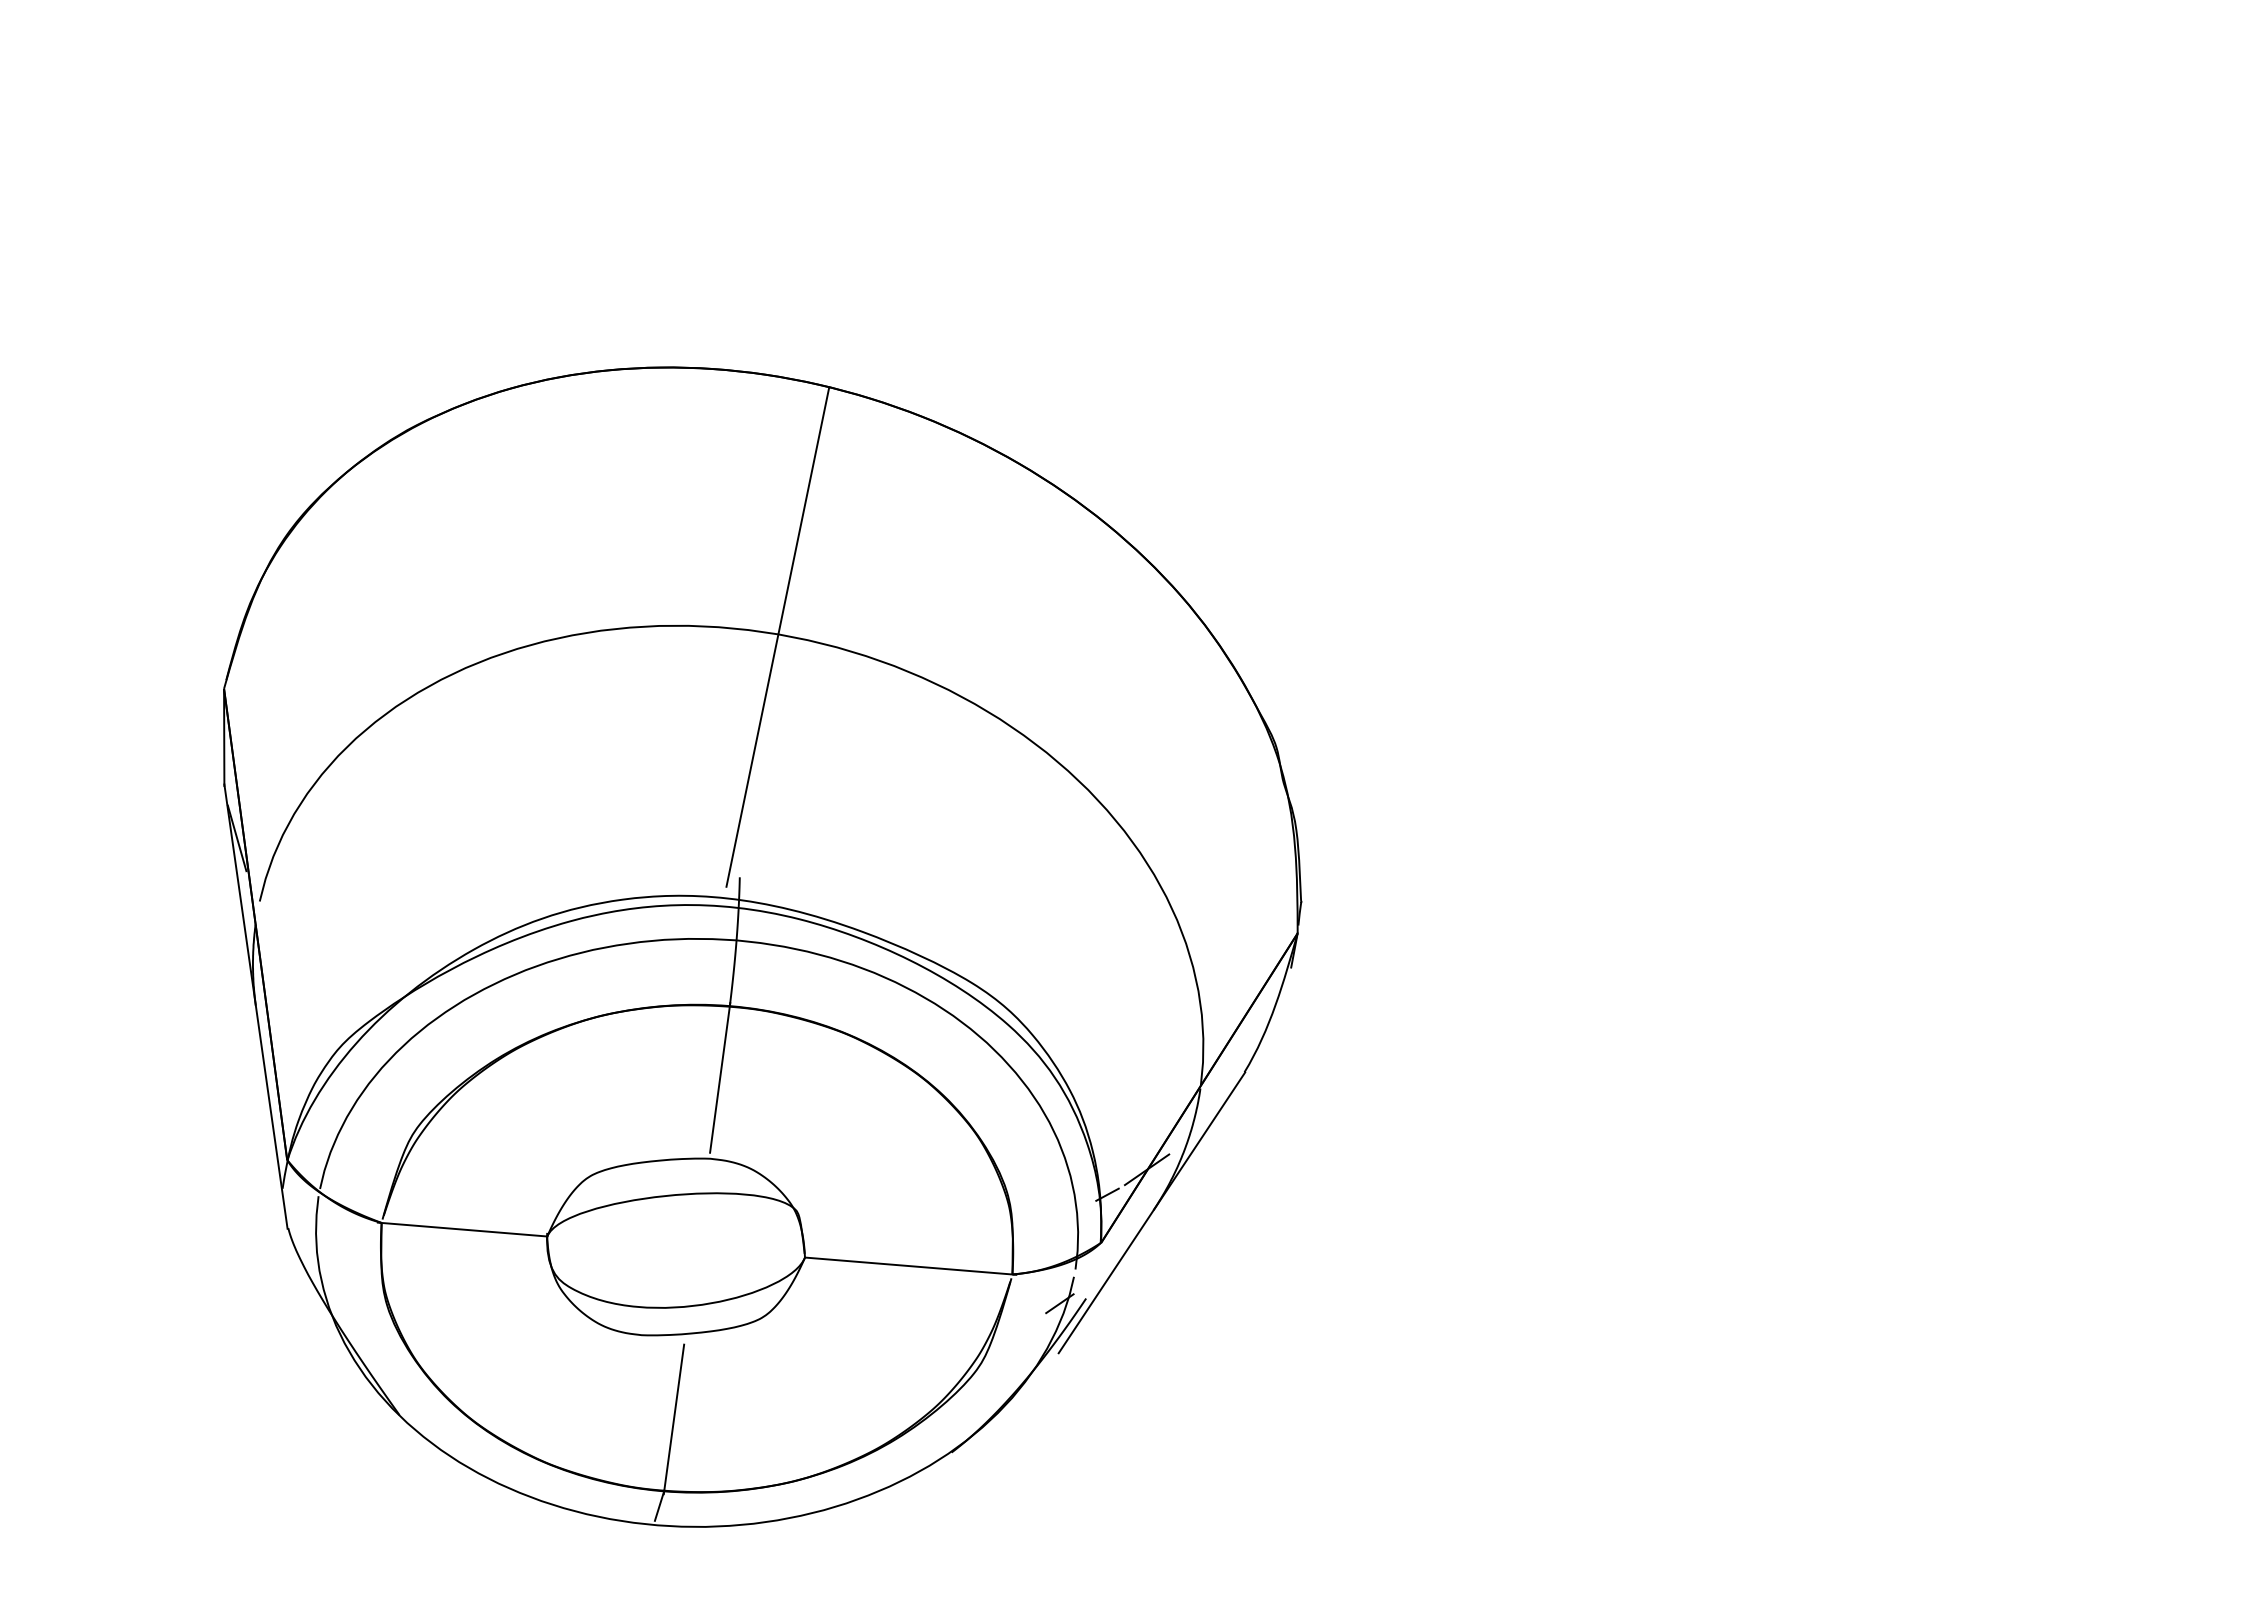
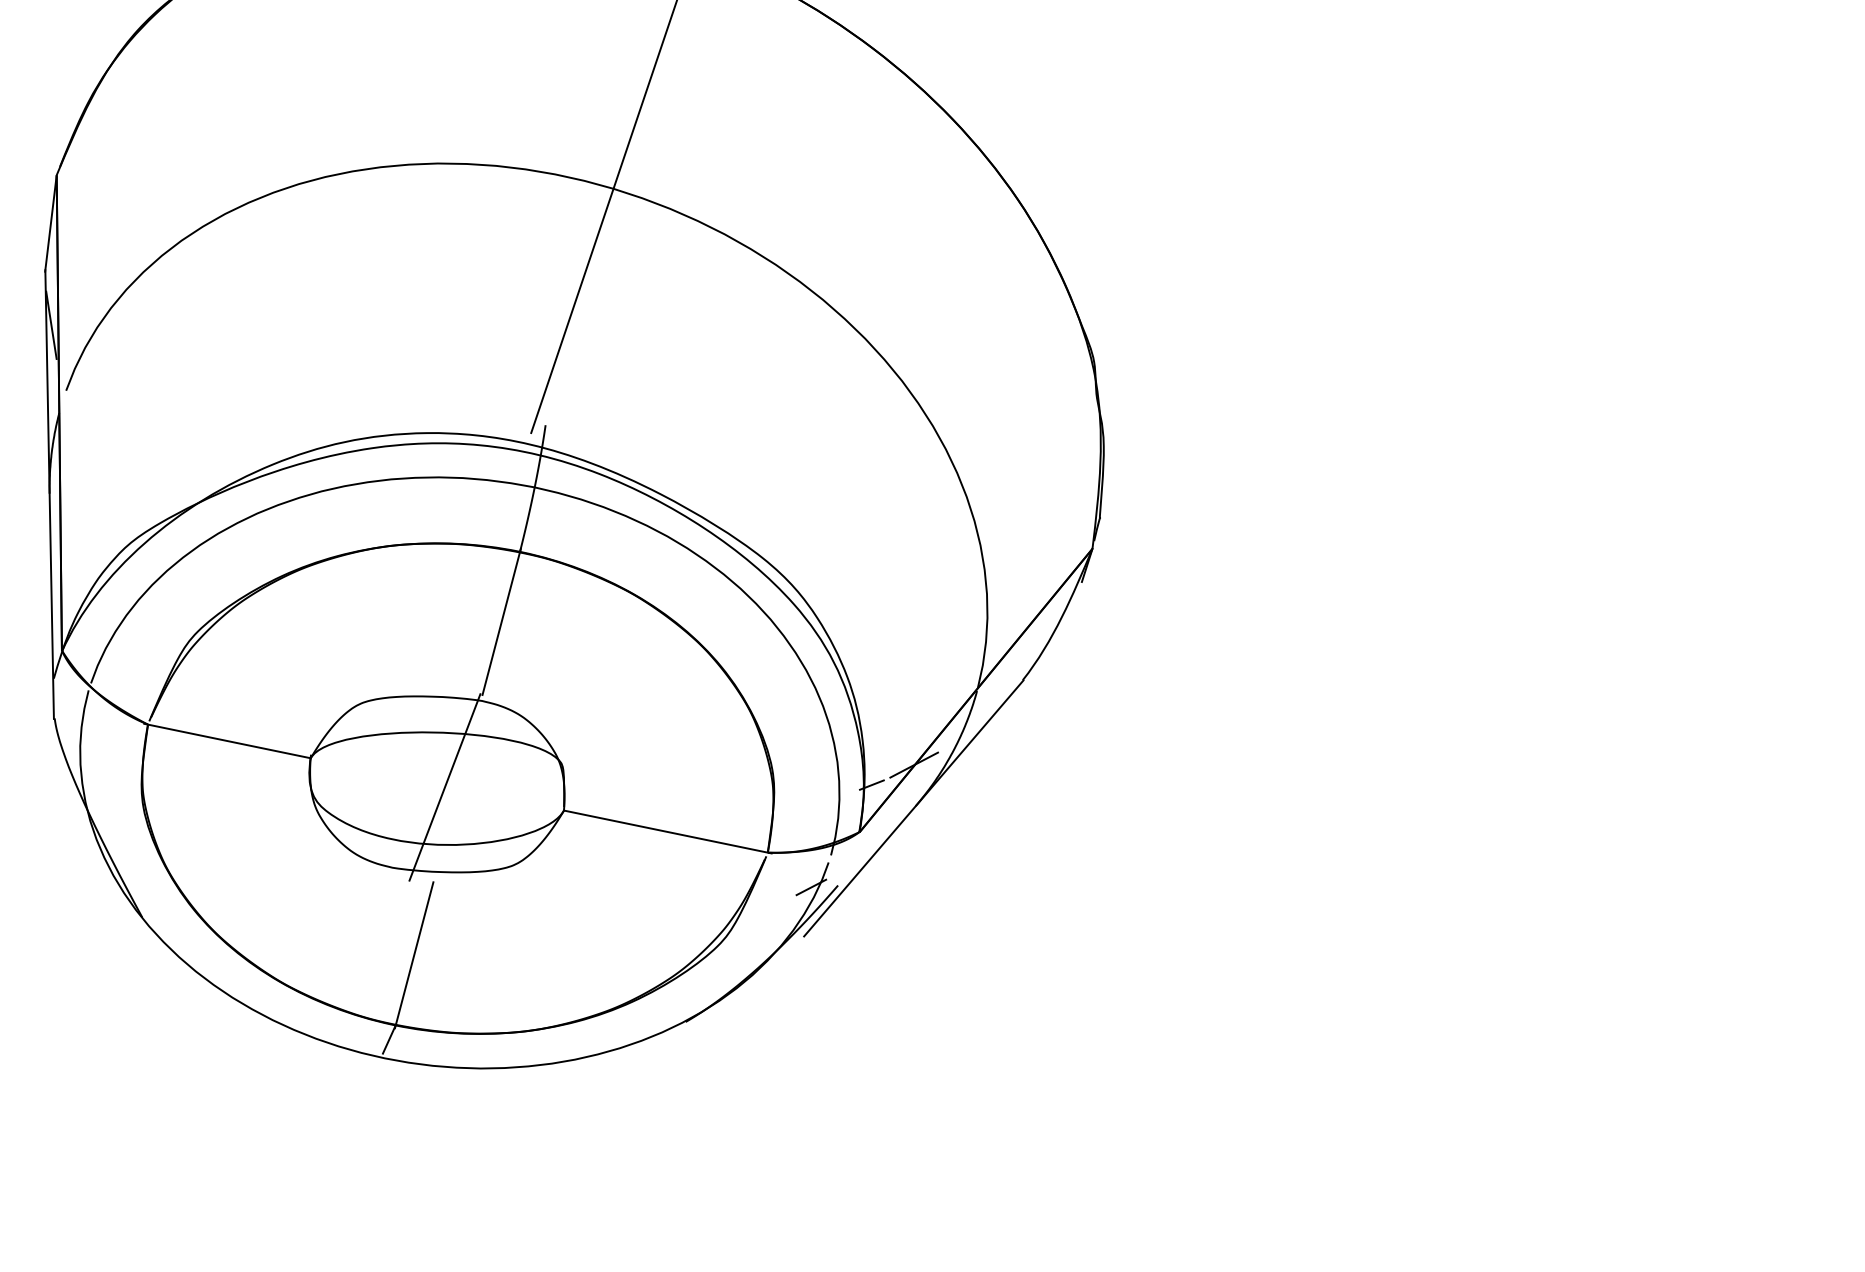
line: (683, 1248) -> (444, 786), added

